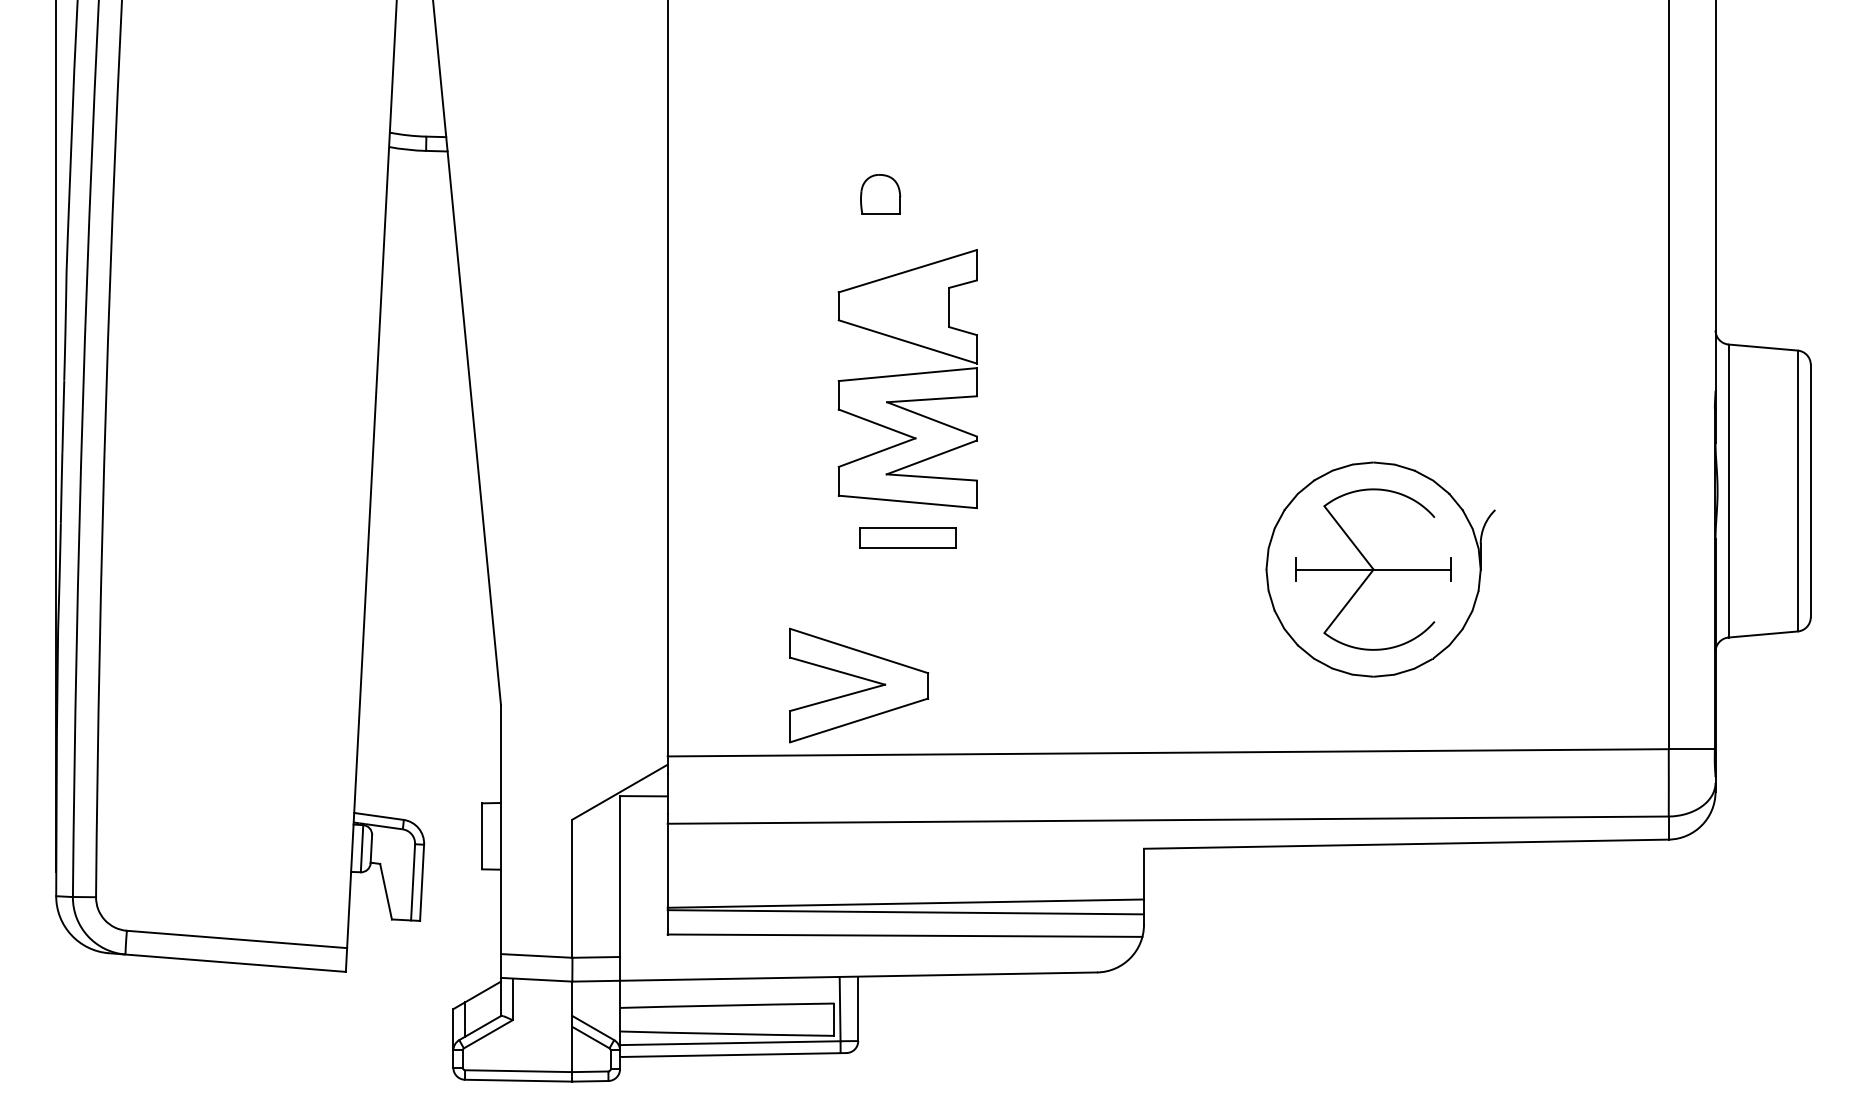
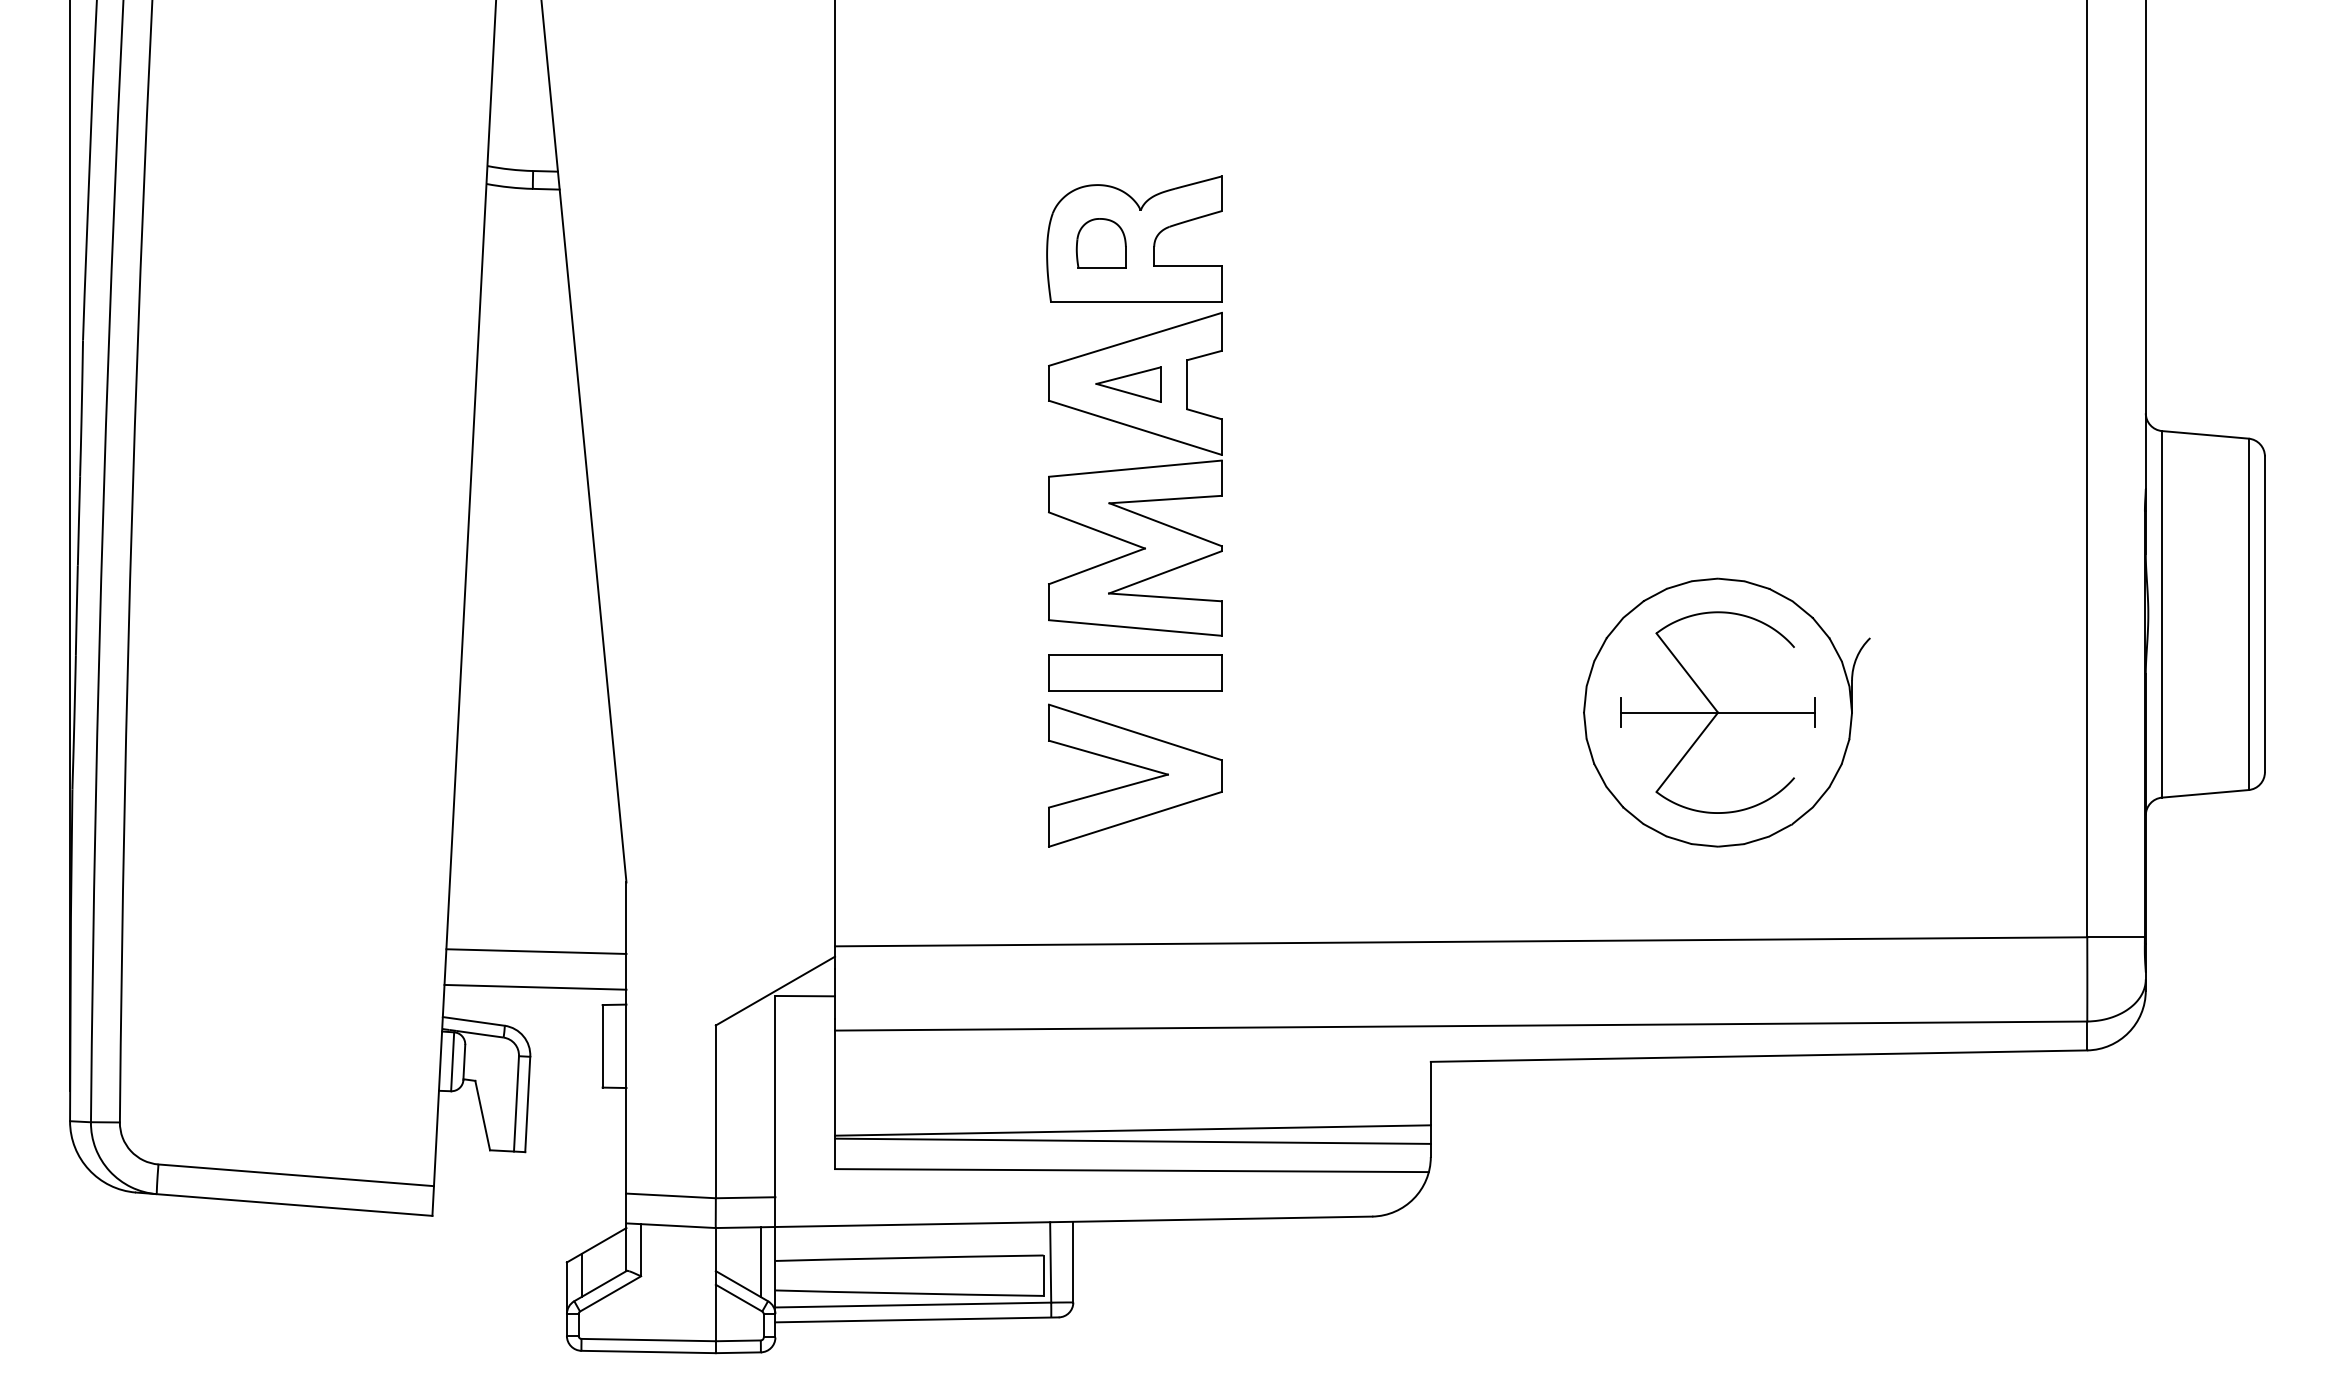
part: (907, 190) -> (1134, 238), added
part: (902, 307) -> (1128, 384), added
part: (907, 537) -> (1135, 672), size x1.43
part: (861, 690) -> (1138, 781), moved
line: (429, 760) -> (536, 951), added
line: (428, 788) -> (535, 986), added
line: (608, 1009) -> (760, 1262), added

